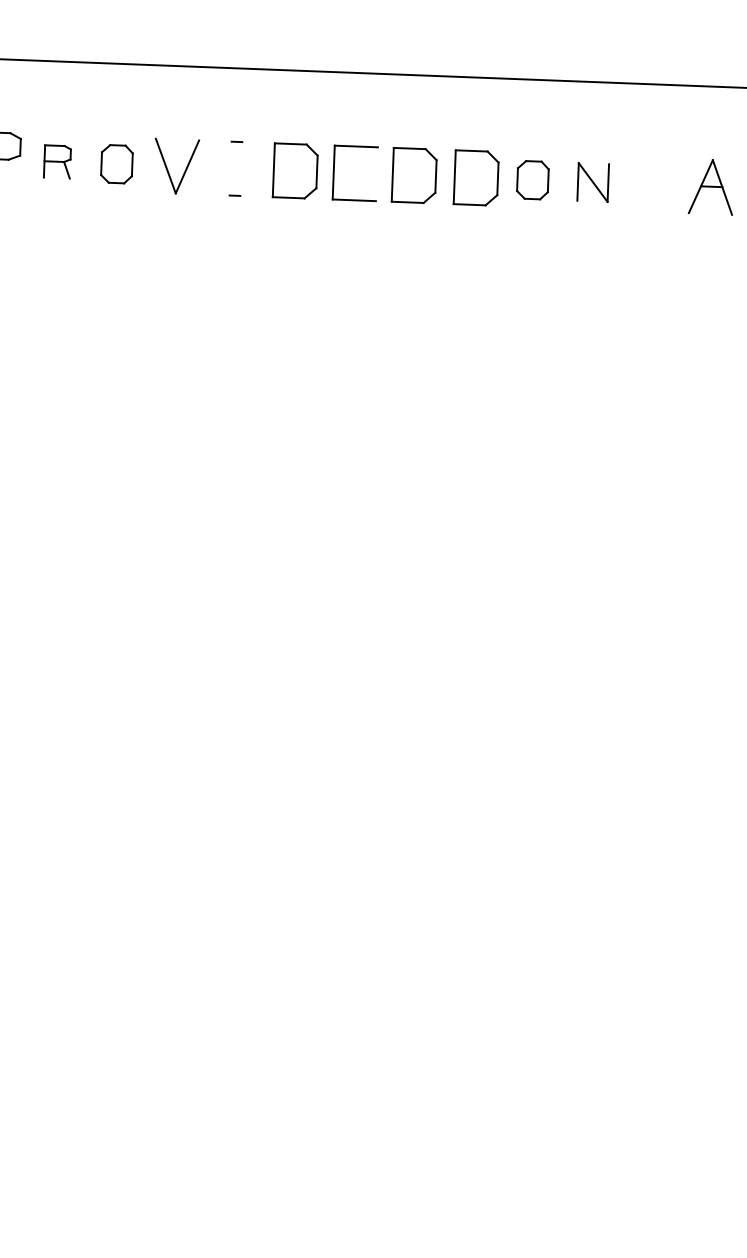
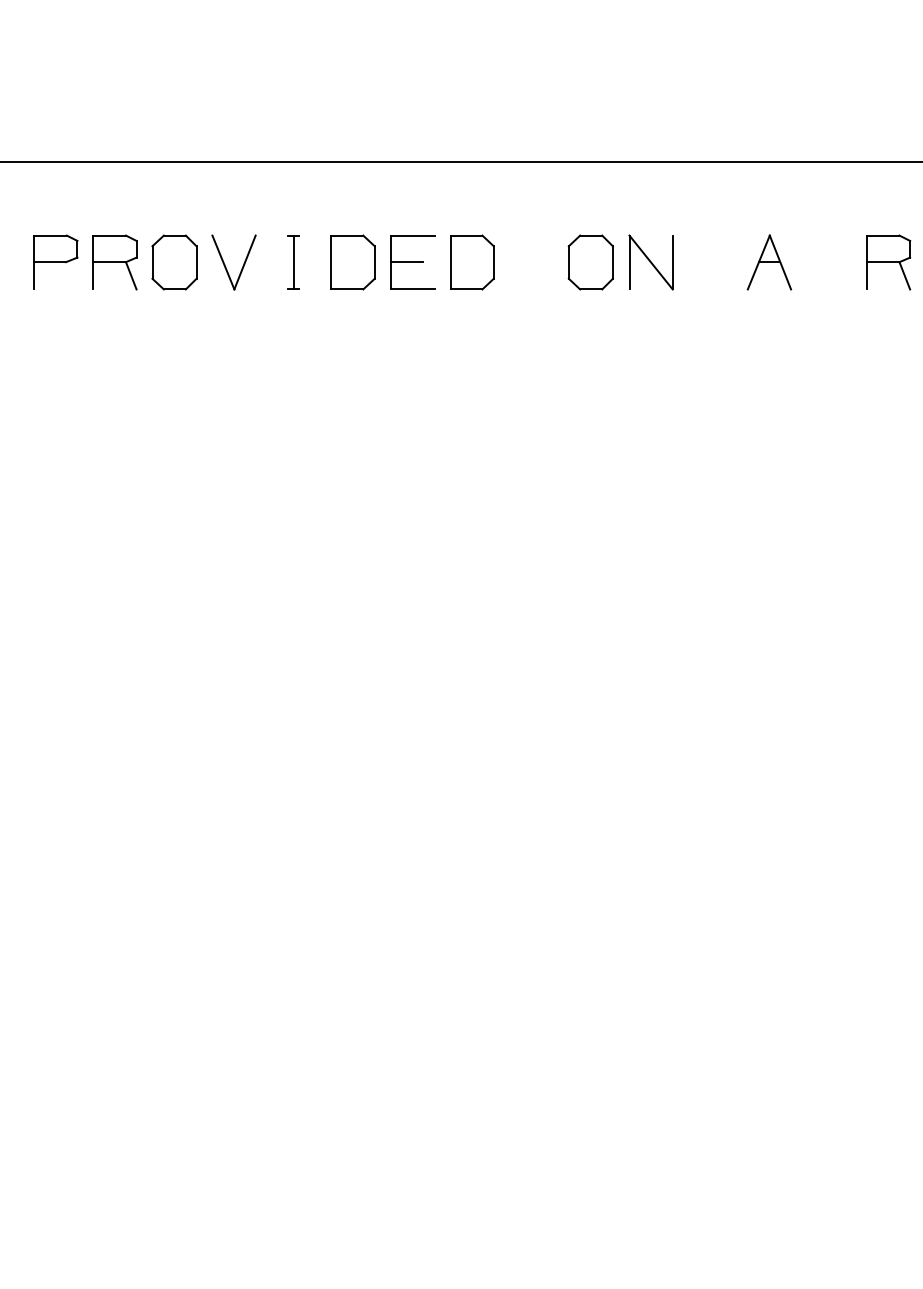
part: (57, 161) -> (114, 262), size x1.67
part: (116, 164) -> (174, 262), size x1.43
line: (235, 168) -> (293, 262), added
line: (349, 173) -> (407, 262), added
part: (476, 178) -> (534, 262), removed
part: (532, 180) -> (590, 262), size x1.43
part: (592, 182) -> (650, 262), size x1.43

